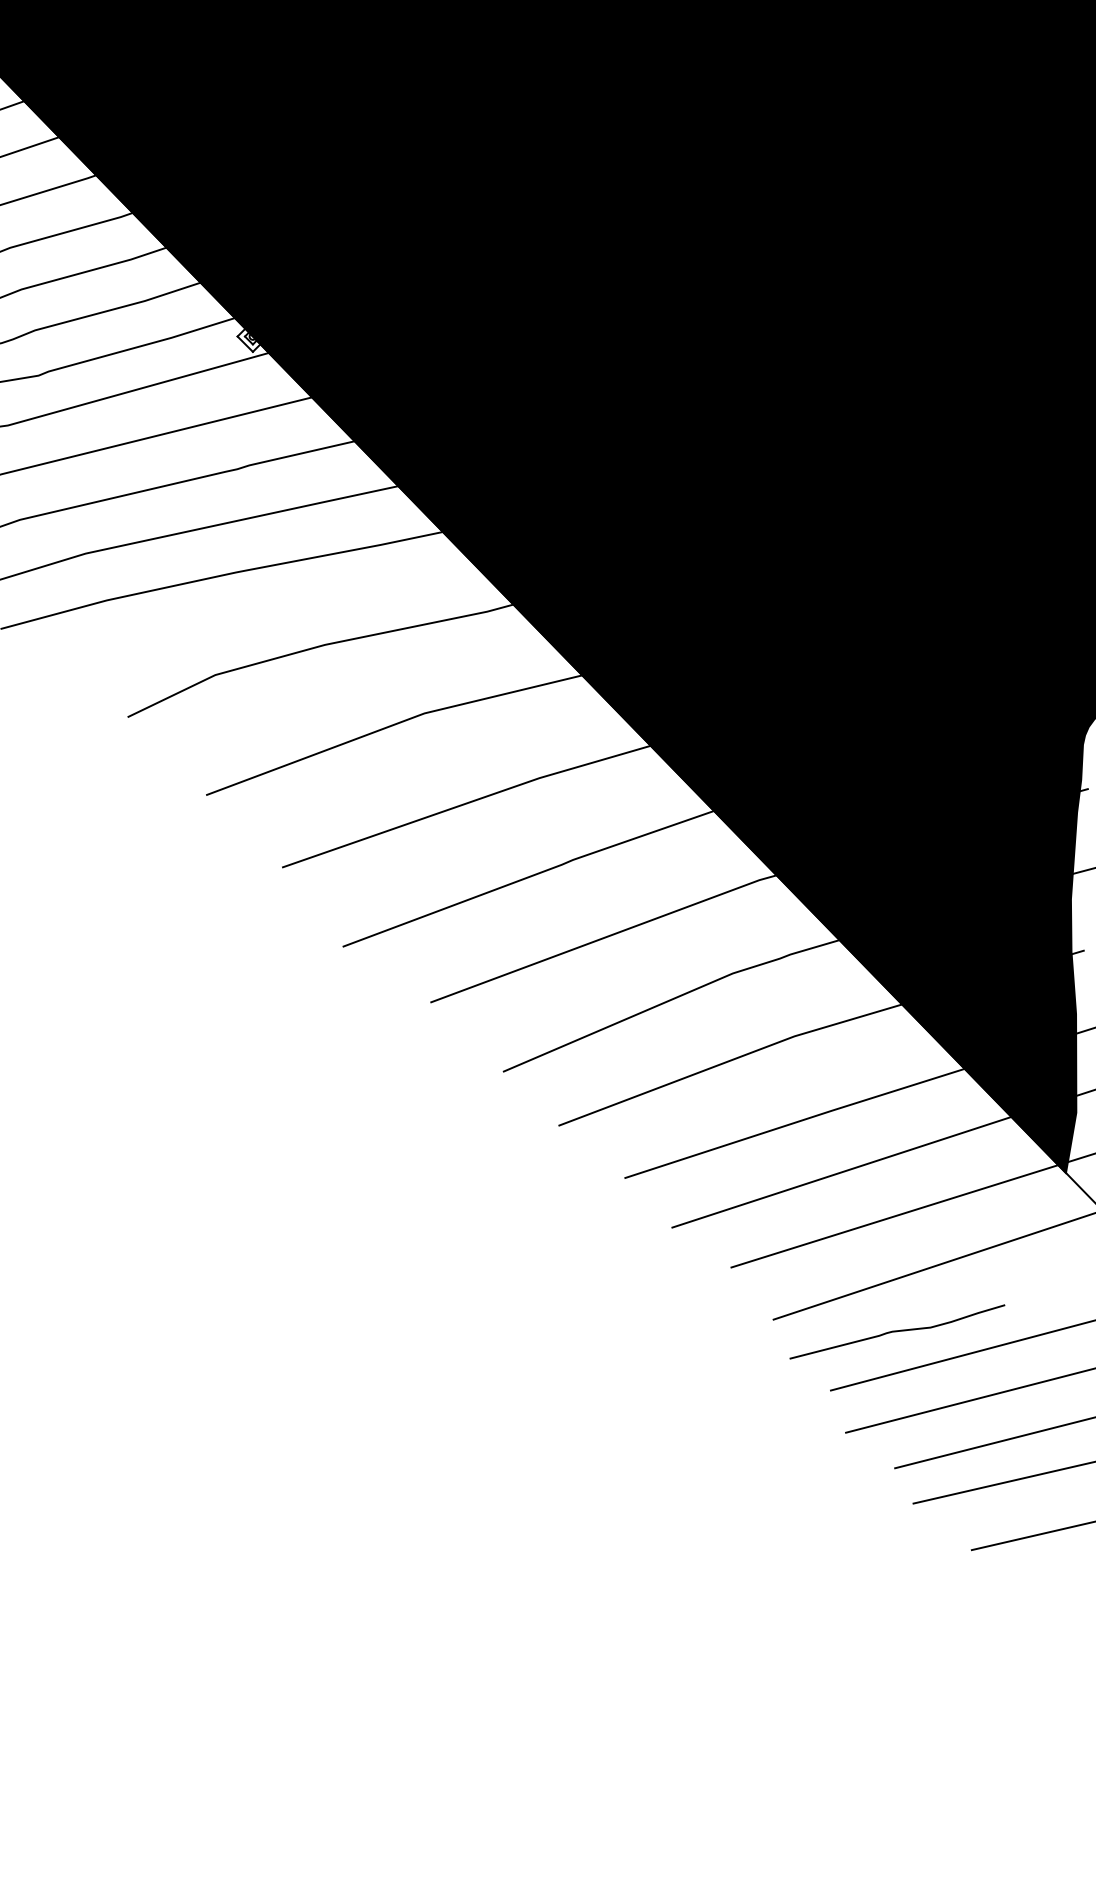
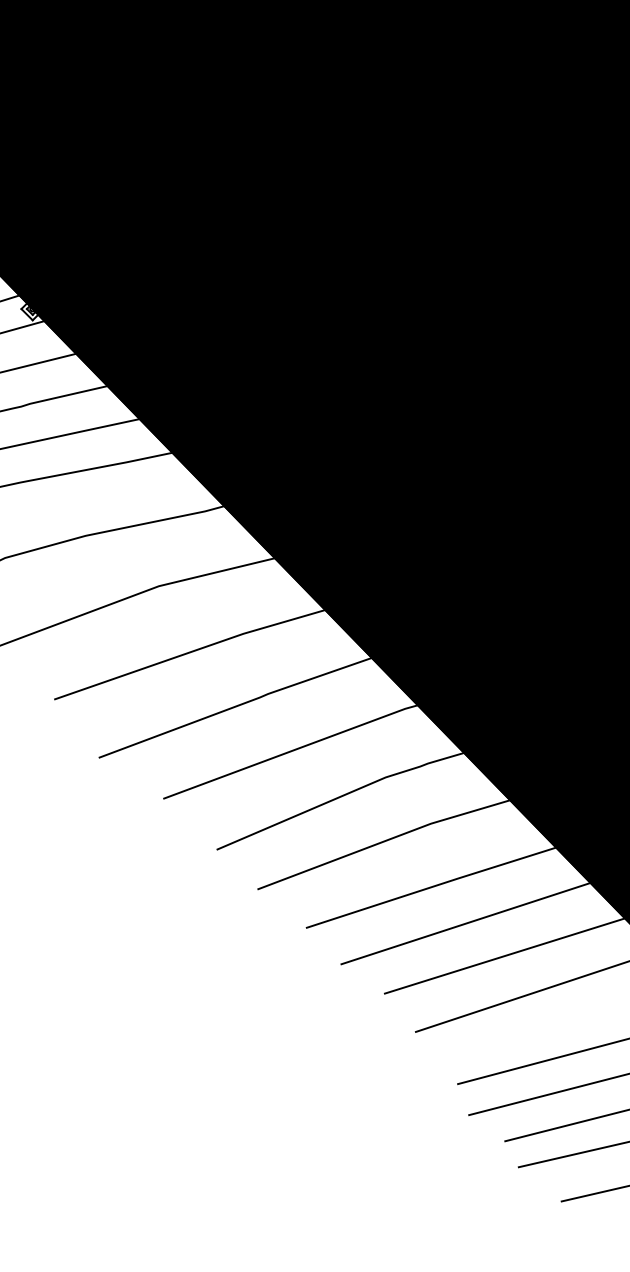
curve: (897, 1331) -> (506, 1040), removed

